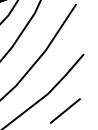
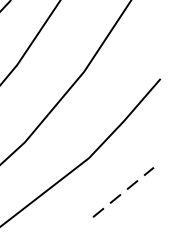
line: (65, 111) -> (123, 193), solid -> dashed

